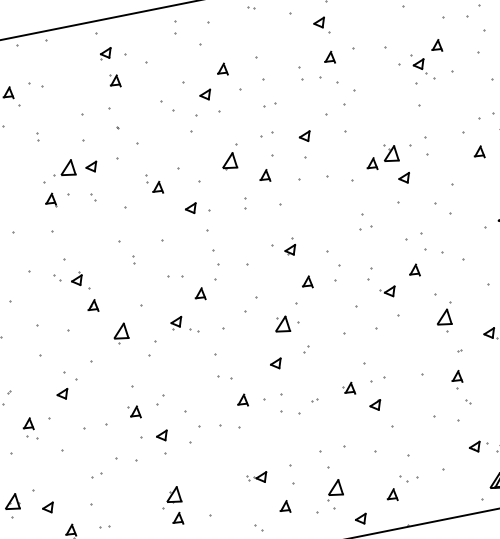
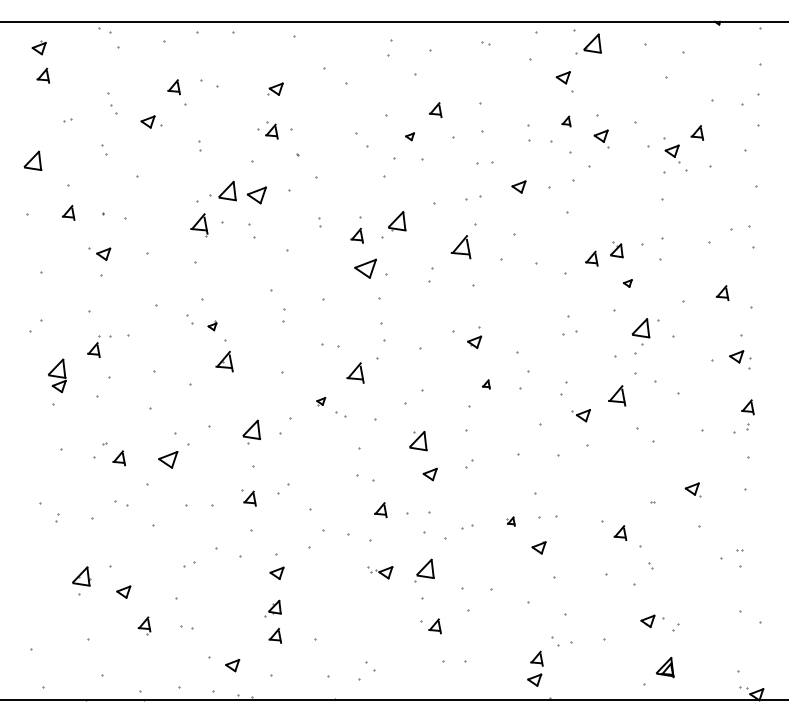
part: (105, 53) -> (275, 88), moved
part: (329, 57) -> (566, 121), size x0.7
part: (360, 66) -> (601, 138), added
part: (114, 80) -> (271, 130), moved
part: (205, 95) -> (409, 136), size x0.6
part: (304, 136) -> (518, 186), moved
part: (390, 152) -> (616, 249), size x0.7
part: (478, 152) -> (722, 292), moved
part: (229, 161) -> (397, 221), moved
part: (91, 167) -> (256, 195), size x1.4
part: (264, 176) -> (460, 247), size x1.6
part: (404, 178) -> (627, 283), size x0.6
part: (156, 187) -> (356, 235), moved
part: (93, 197) -> (251, 231), size x1.6
part: (50, 200) -> (199, 225), size x1.4
part: (191, 208) -> (365, 268), size x1.6
part: (133, 259) -> (284, 315), size x1.6
part: (413, 270) -> (616, 395), size x1.4
part: (76, 279) -> (212, 325), size x0.6
part: (307, 282) -> (486, 384), size x0.6
part: (199, 294) -> (355, 372), size x1.4
part: (92, 306) -> (224, 361), size x1.4
part: (443, 320) -> (640, 331), moved
part: (176, 323) -> (320, 401), size x0.6
part: (281, 324) -> (418, 440), moved
part: (120, 333) -> (251, 431), moved
part: (456, 376) -> (620, 532), moved
part: (348, 389) -> (510, 521), size x0.6
part: (62, 394) -> (167, 459), size x1.4
part: (314, 400) -> (467, 527), size x1.6
part: (27, 424) -> (118, 458), moved
part: (161, 435) -> (276, 572), moved
part: (257, 478) -> (380, 572), moved
part: (334, 489) -> (424, 570), moved
part: (170, 497) -> (272, 608), size x0.7
part: (284, 507) -> (434, 626), moved
part: (361, 518) -> (534, 679), moved

